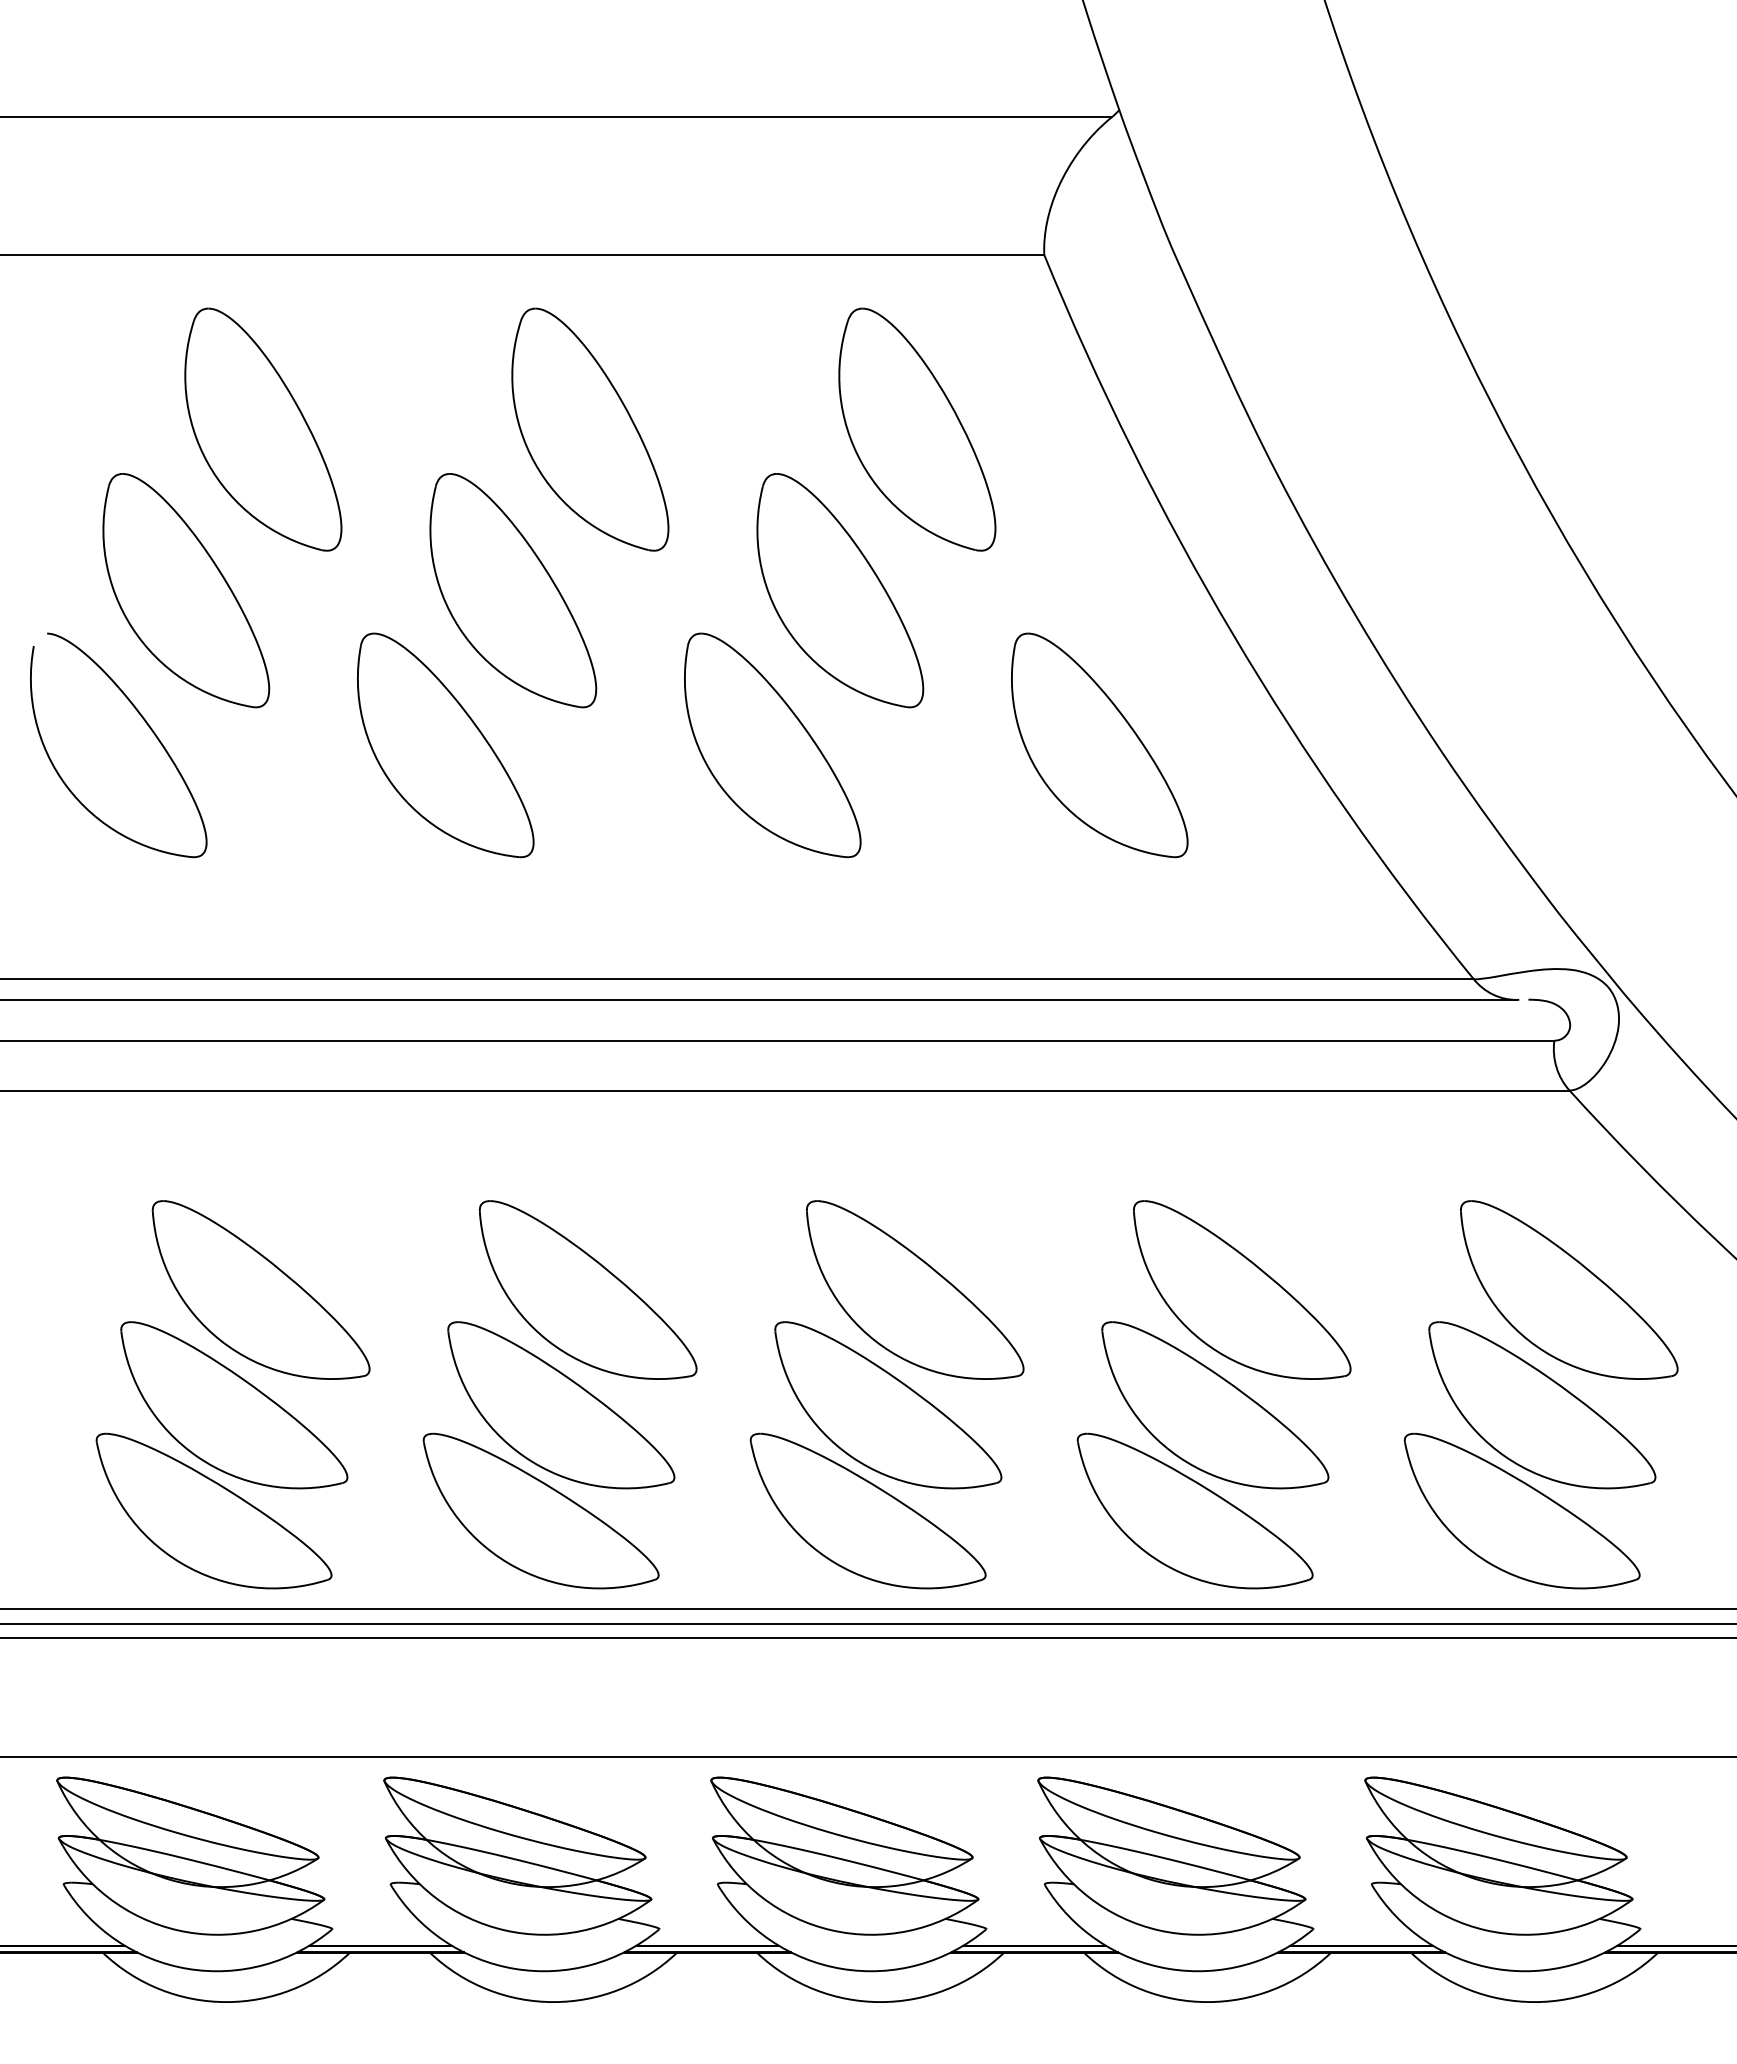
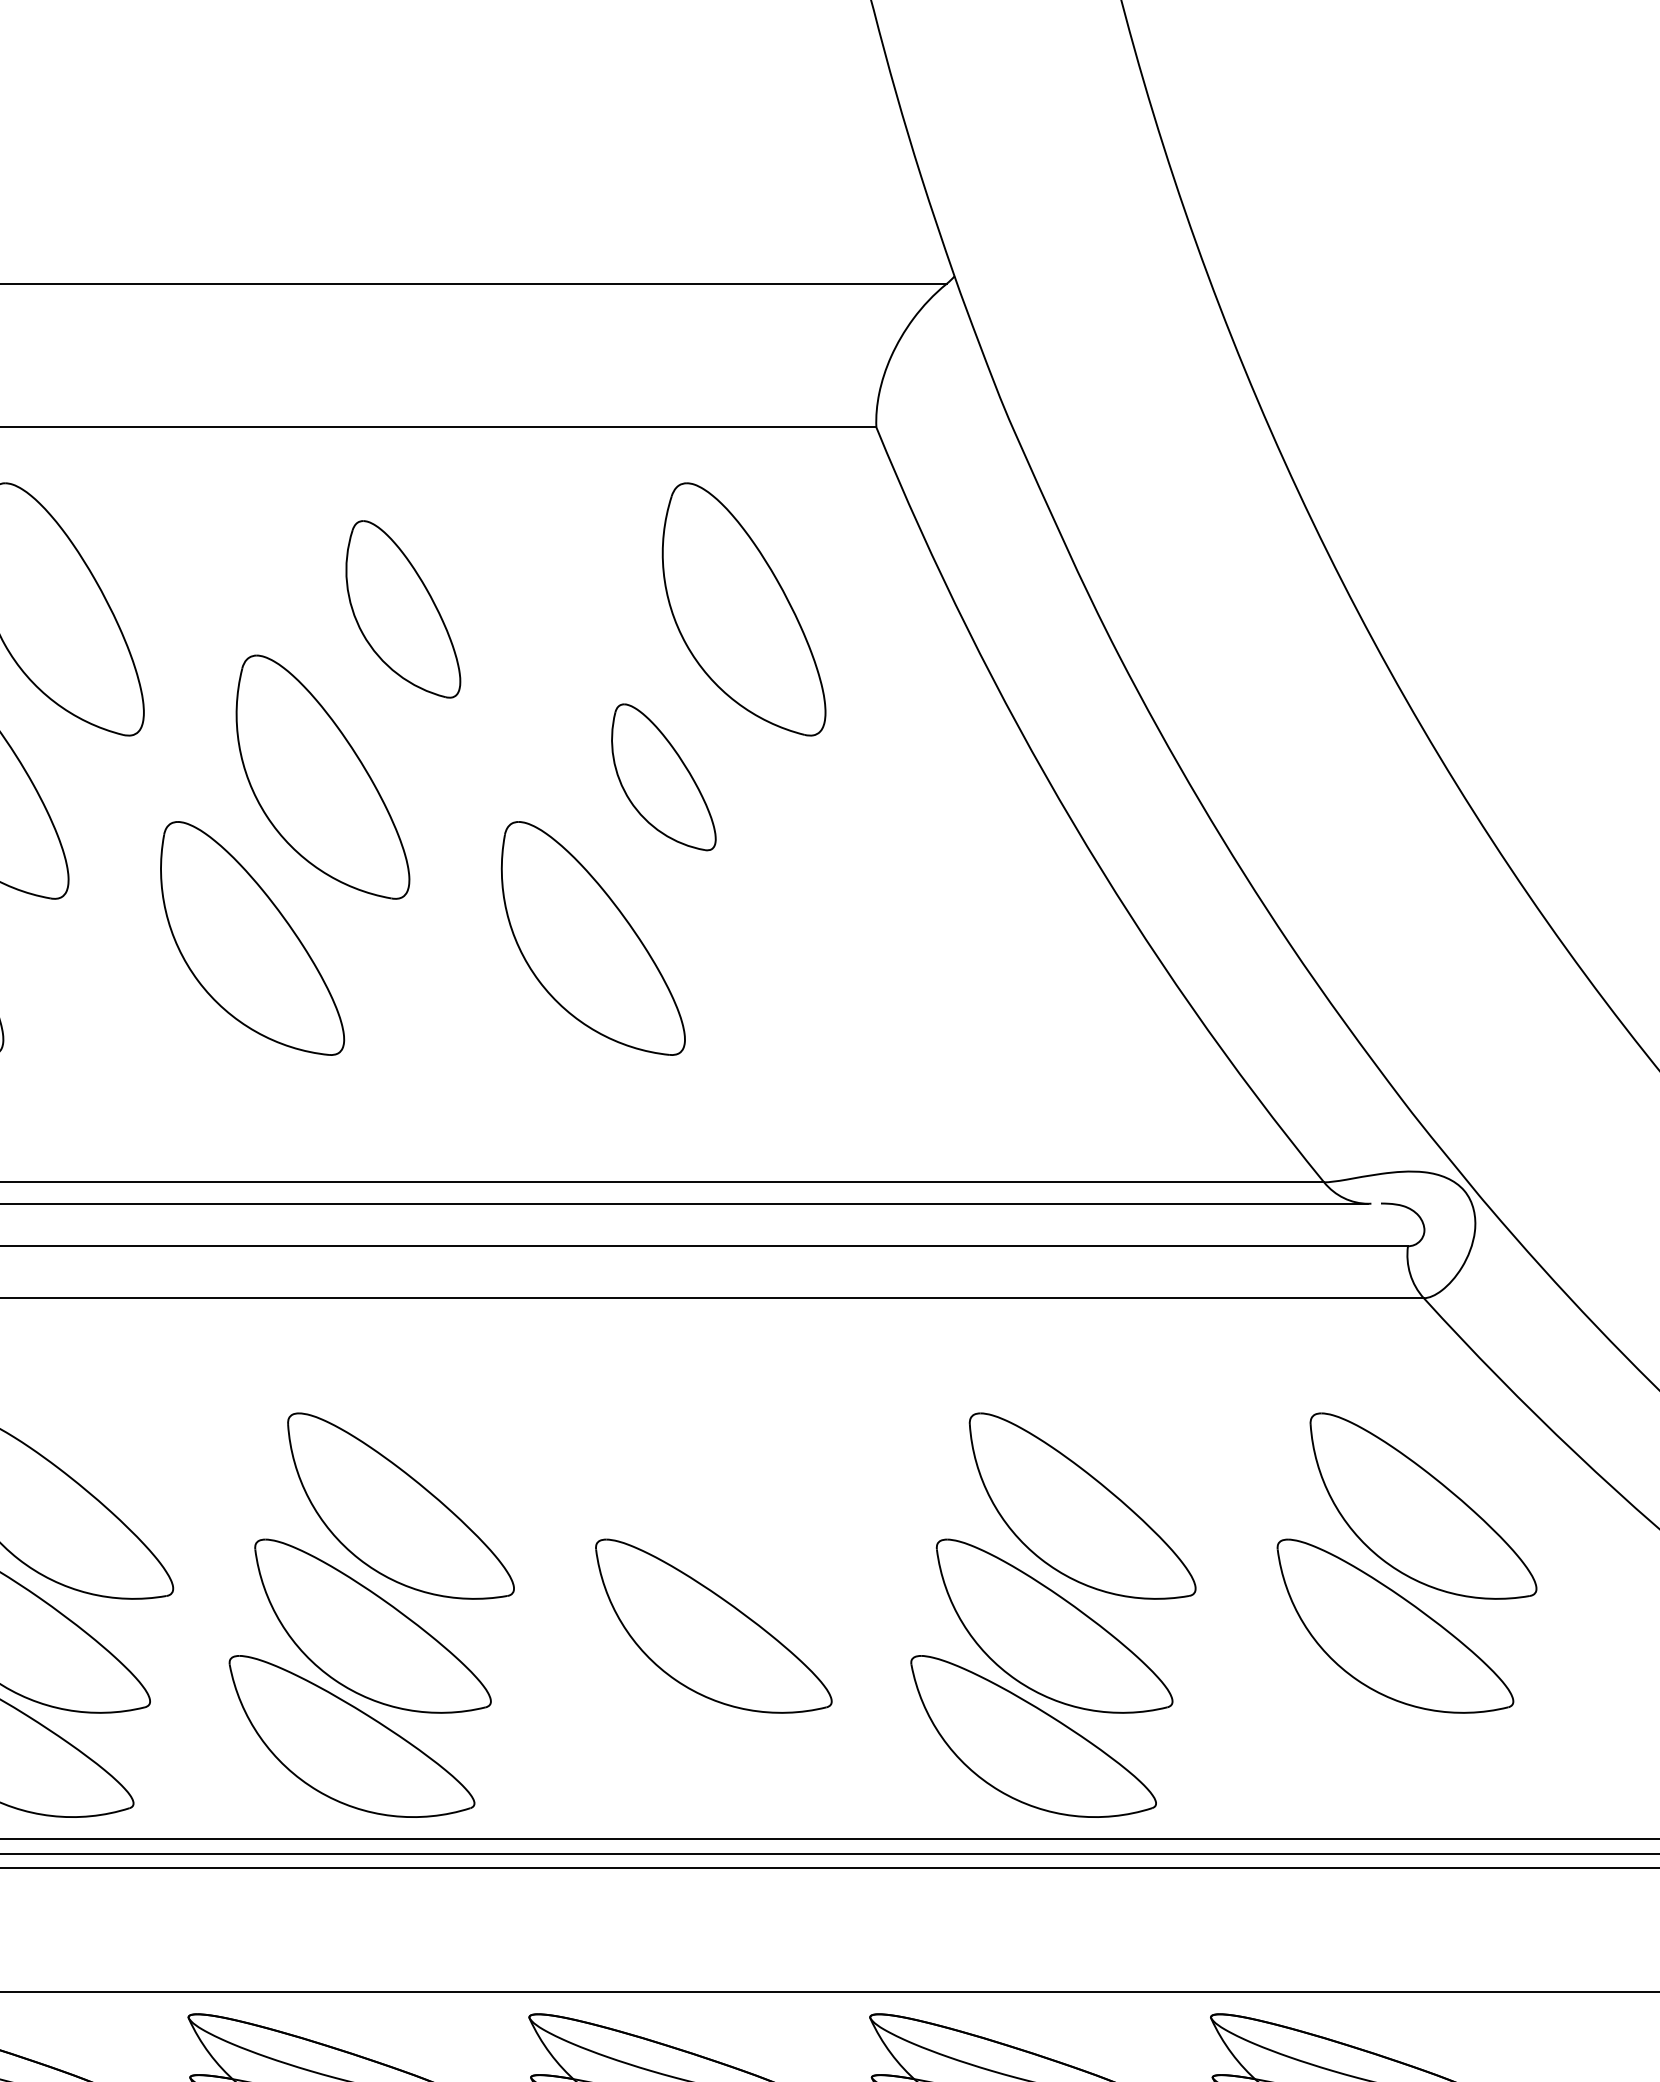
part: (590, 429) -> (403, 609), size x0.7
part: (840, 590) -> (663, 777), size x0.6
part: (1099, 745) -> (933, 938), removed
part: (915, 1289) -> (742, 1505), removed
part: (867, 1510) -> (692, 1735), removed
part: (1521, 1510) -> (1373, 1735), removed

